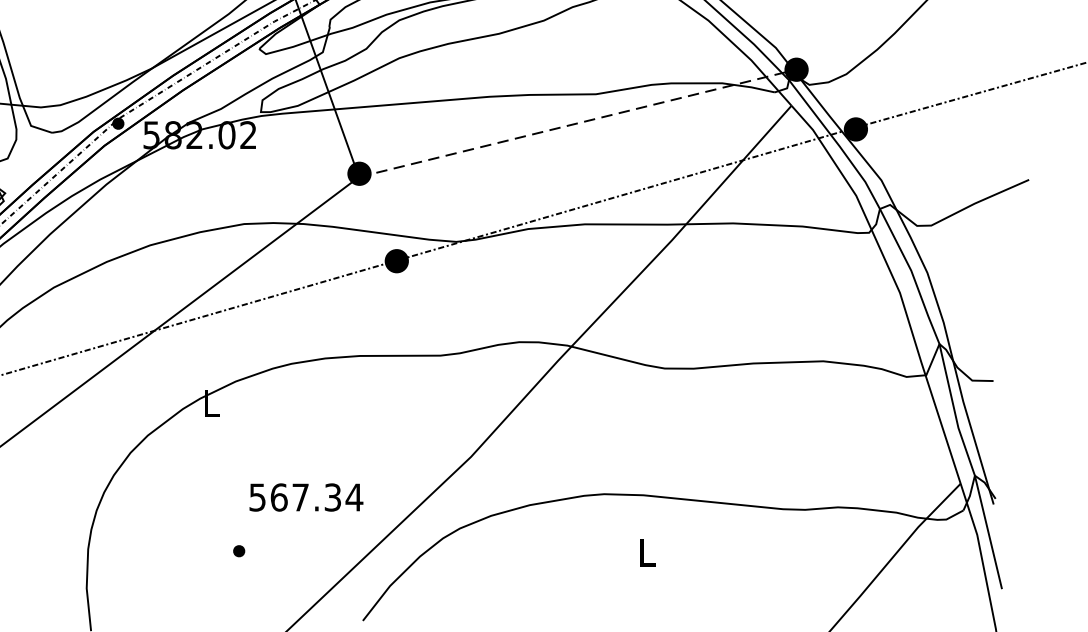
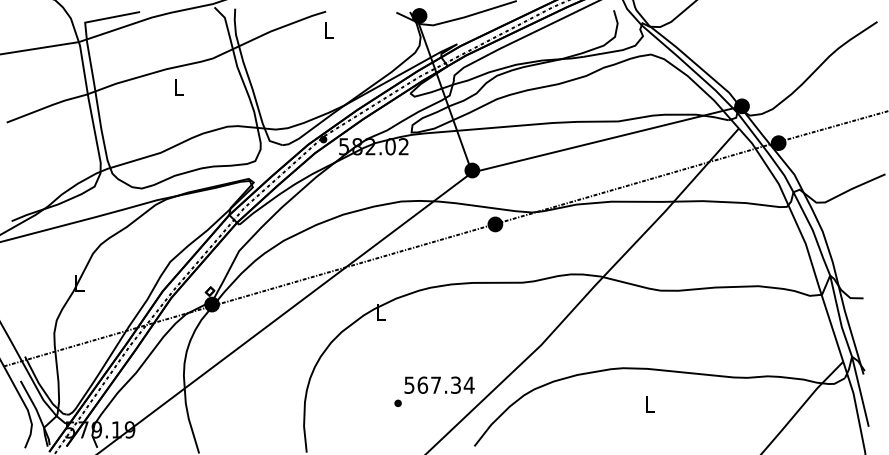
line: (576, 123) -> (606, 139), dashed -> solid
text: (306, 496) -> (439, 384), moved

